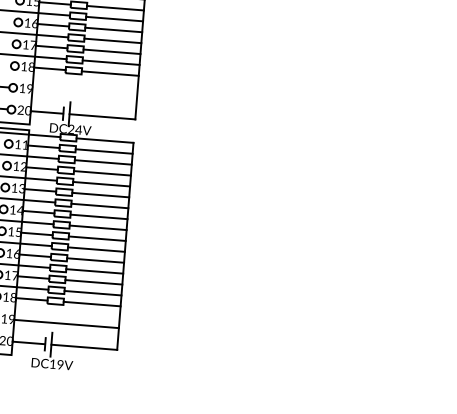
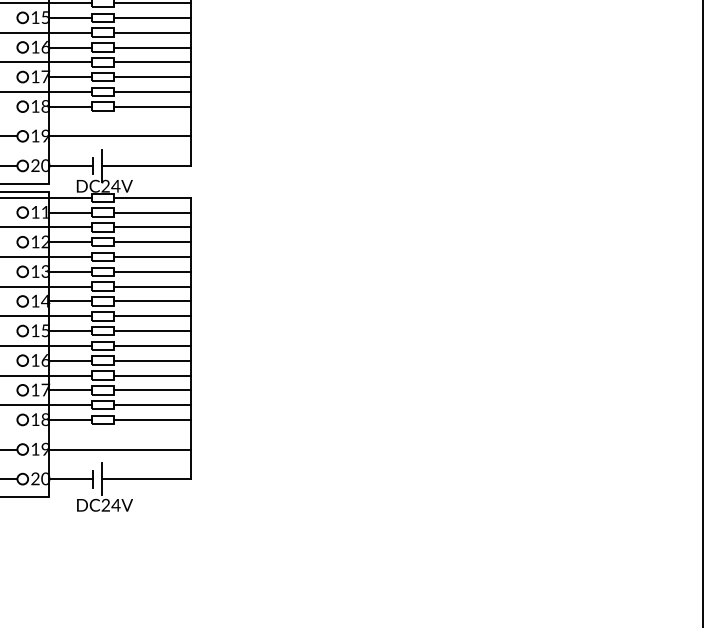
line: (85, 93) -> (120, 136), added
text: (56, 363) -> (110, 504), DC19V -> DC24V

